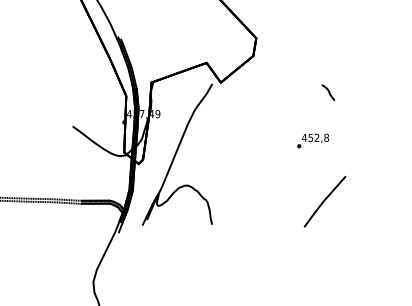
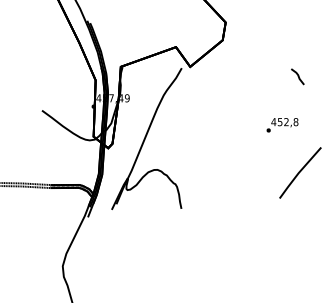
line: (324, 201) -> (299, 172), moved

